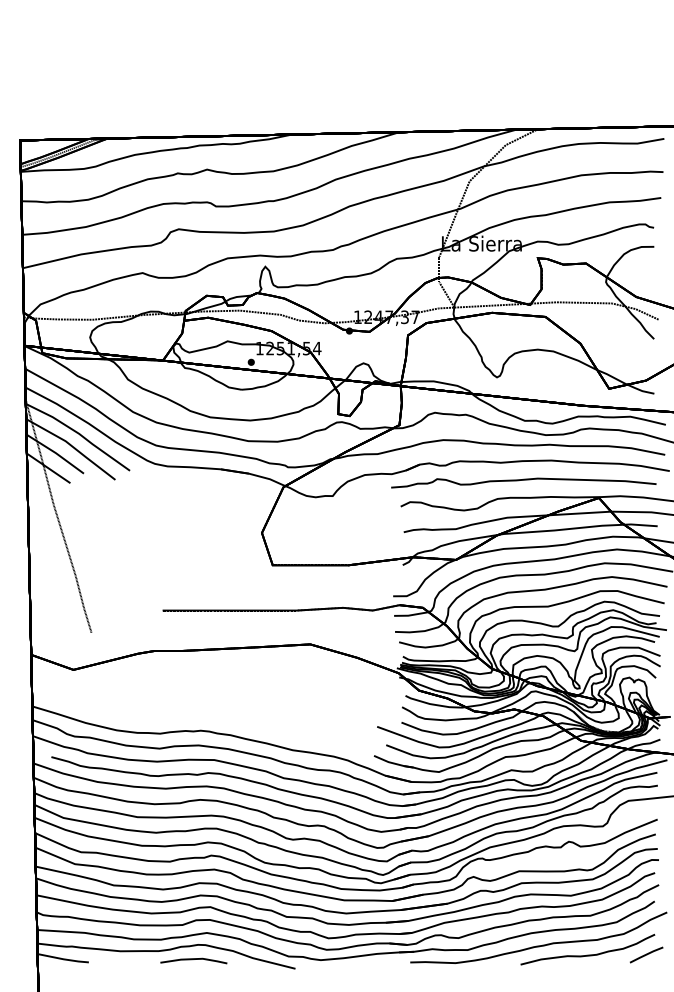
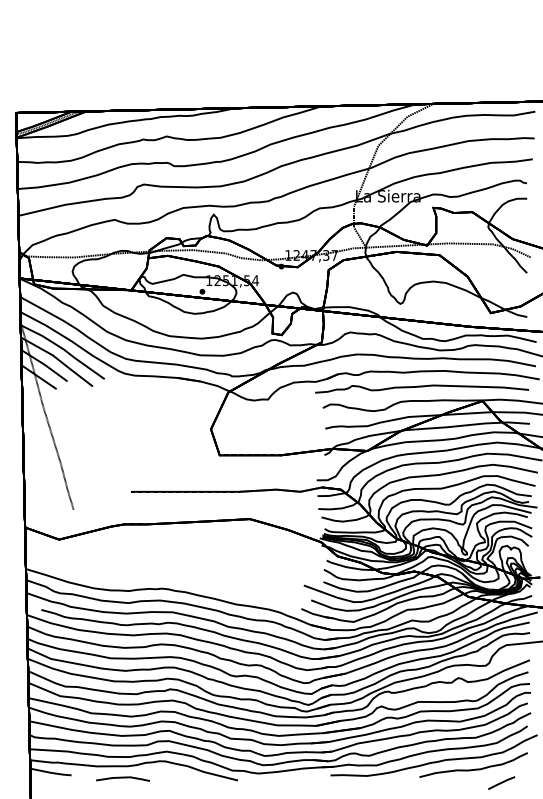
line: (646, 954) -> (501, 782), moved
line: (193, 959) -> (122, 777), moved

